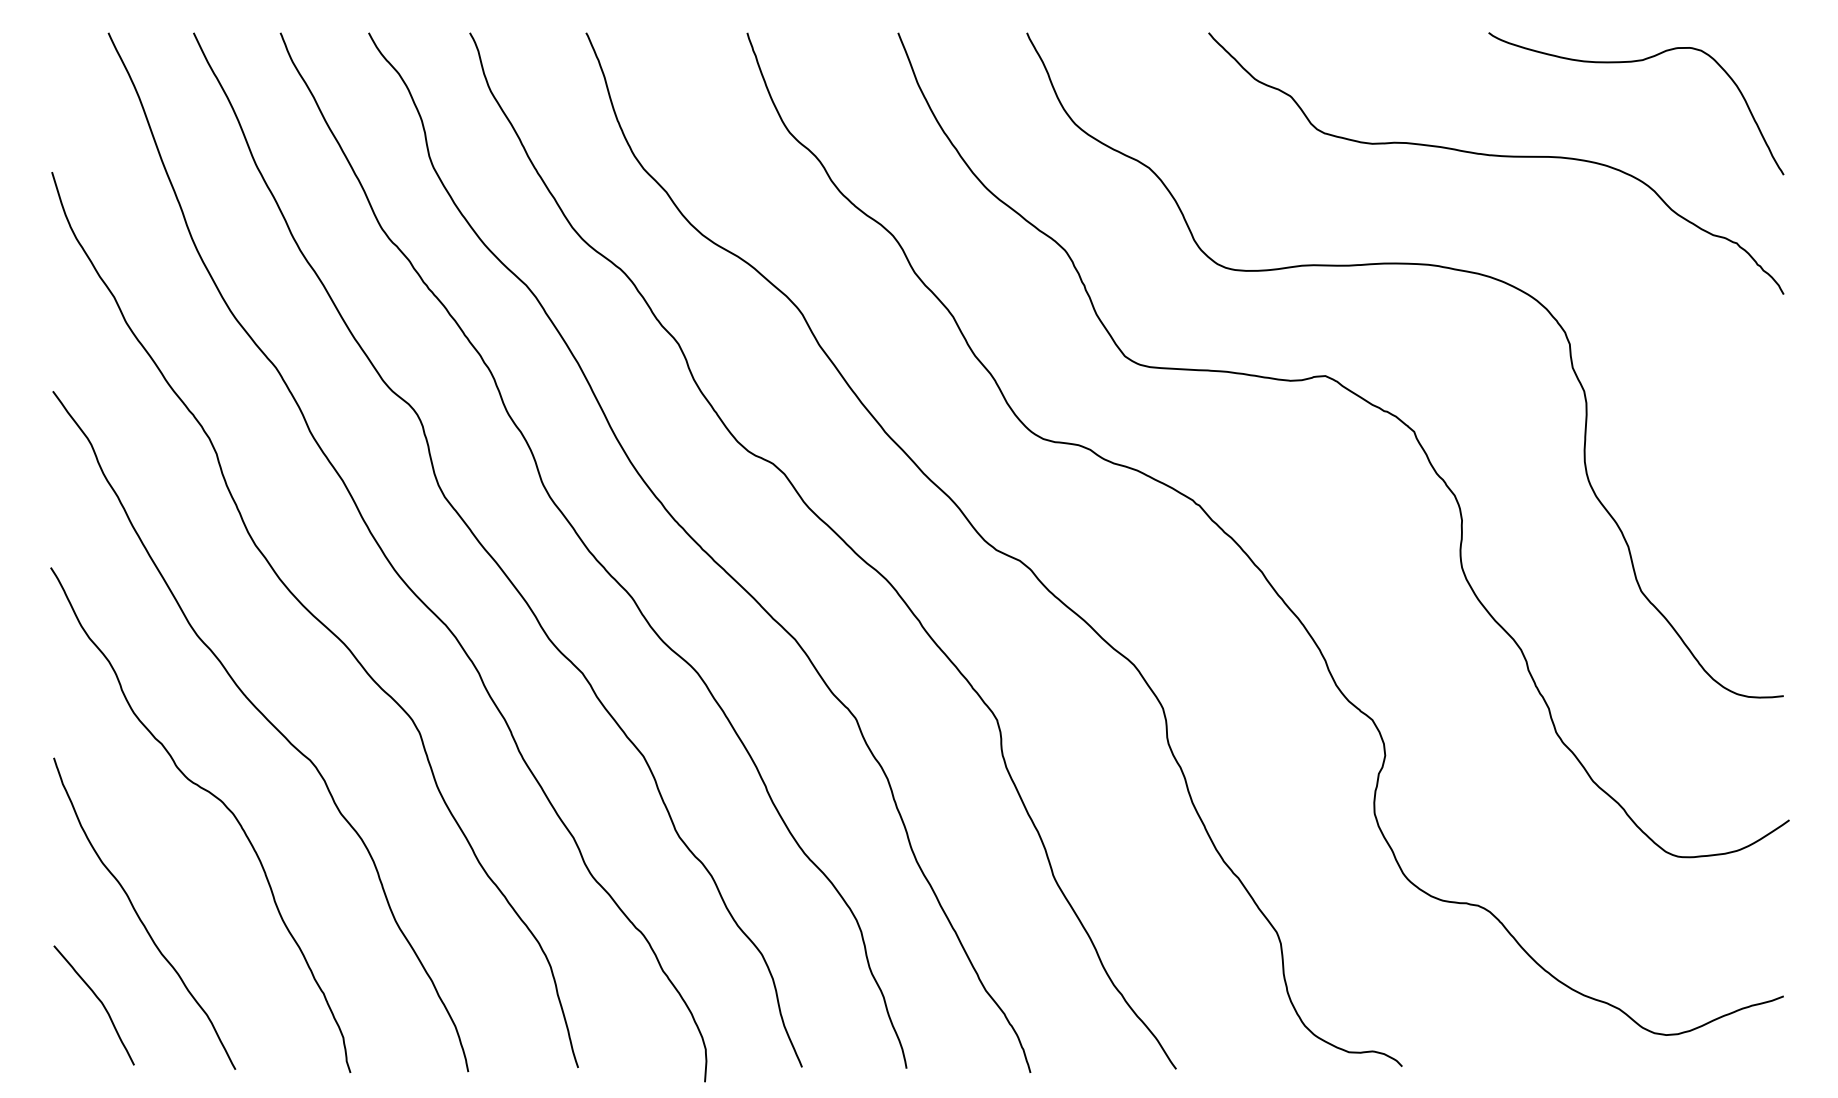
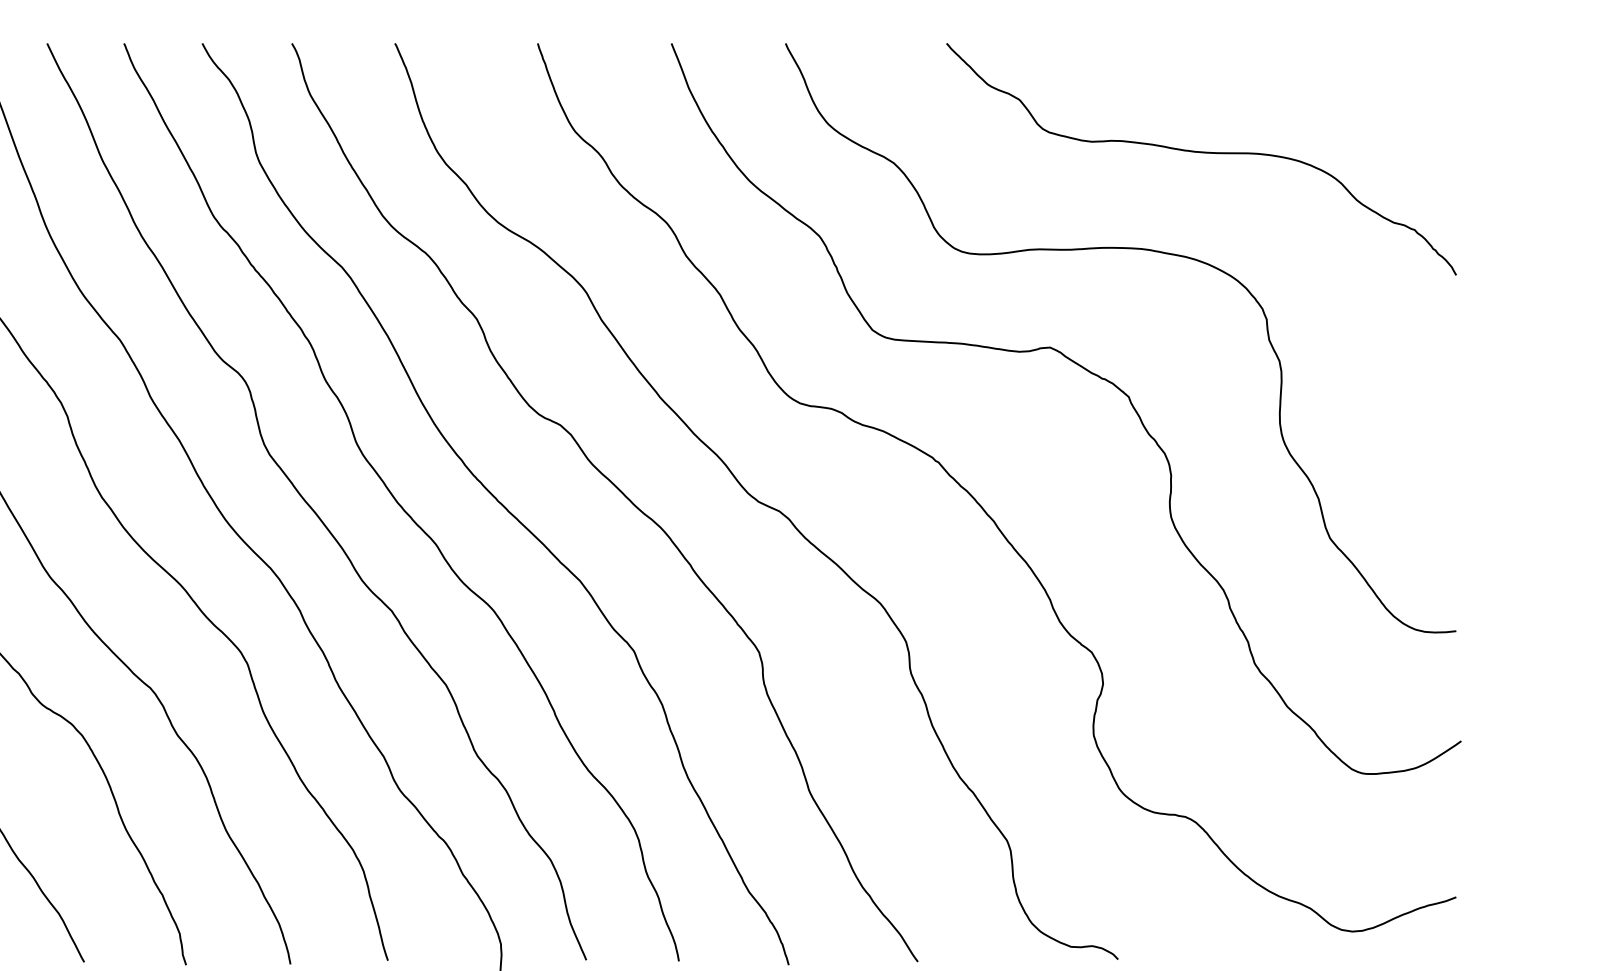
curve: (1634, 62) -> (1324, 69), removed

